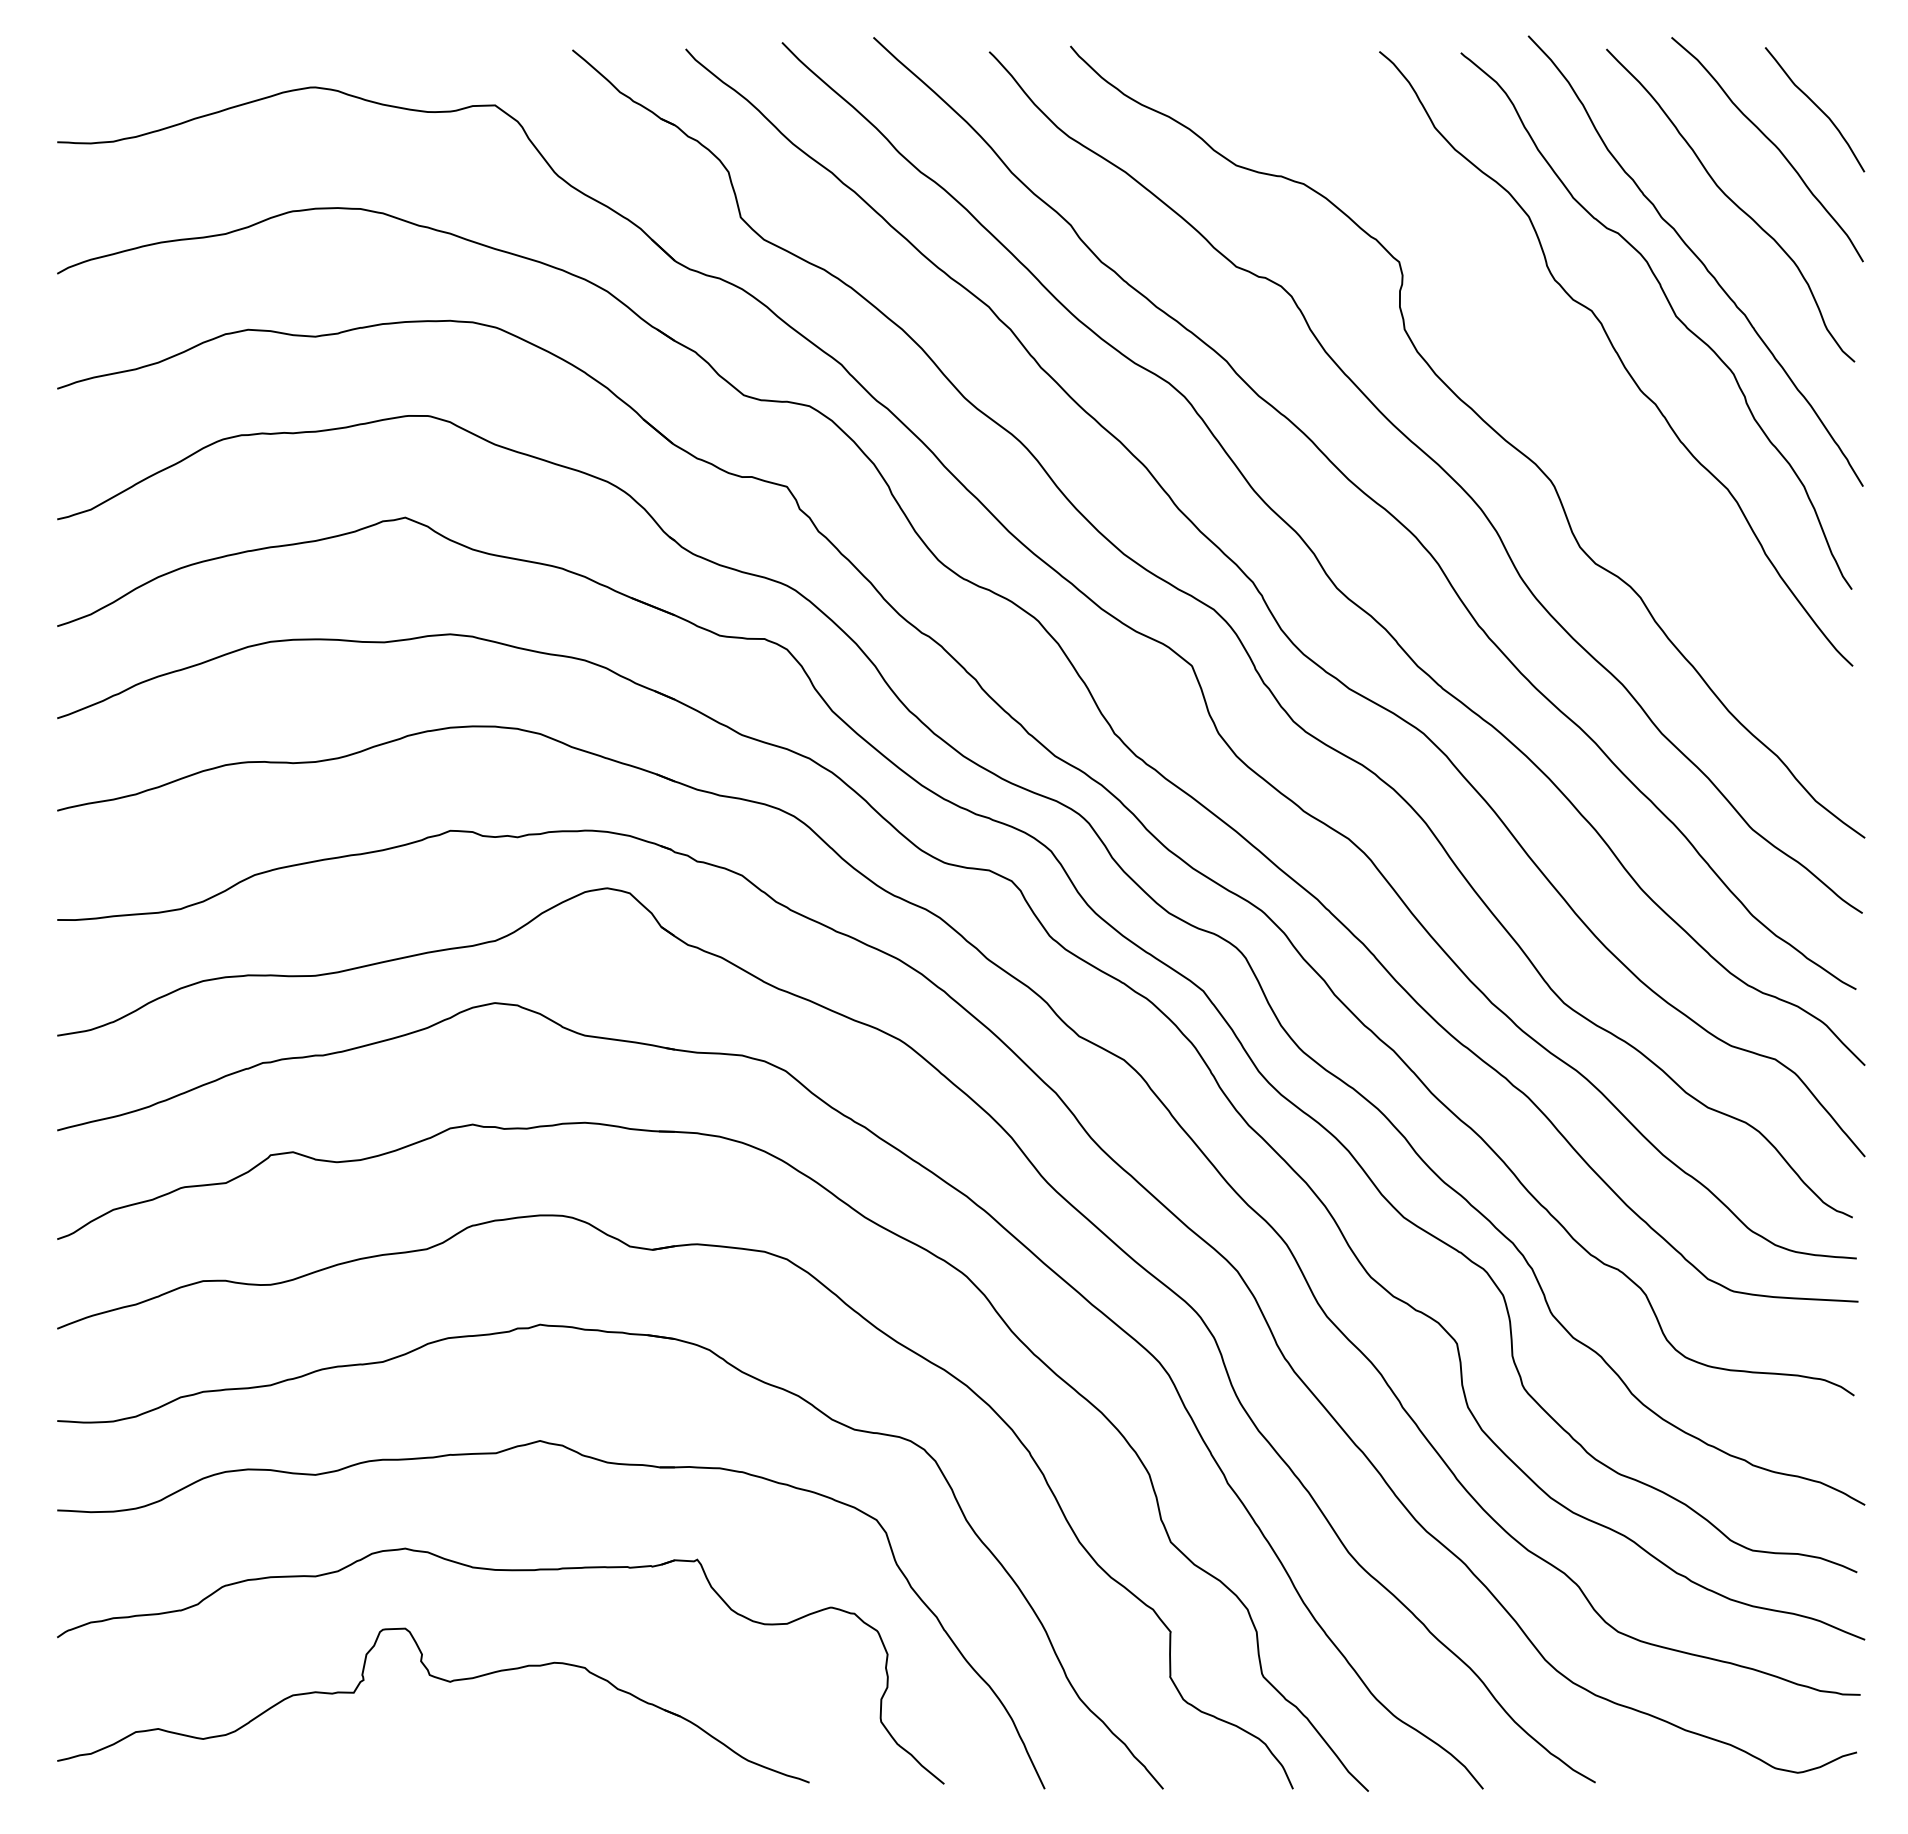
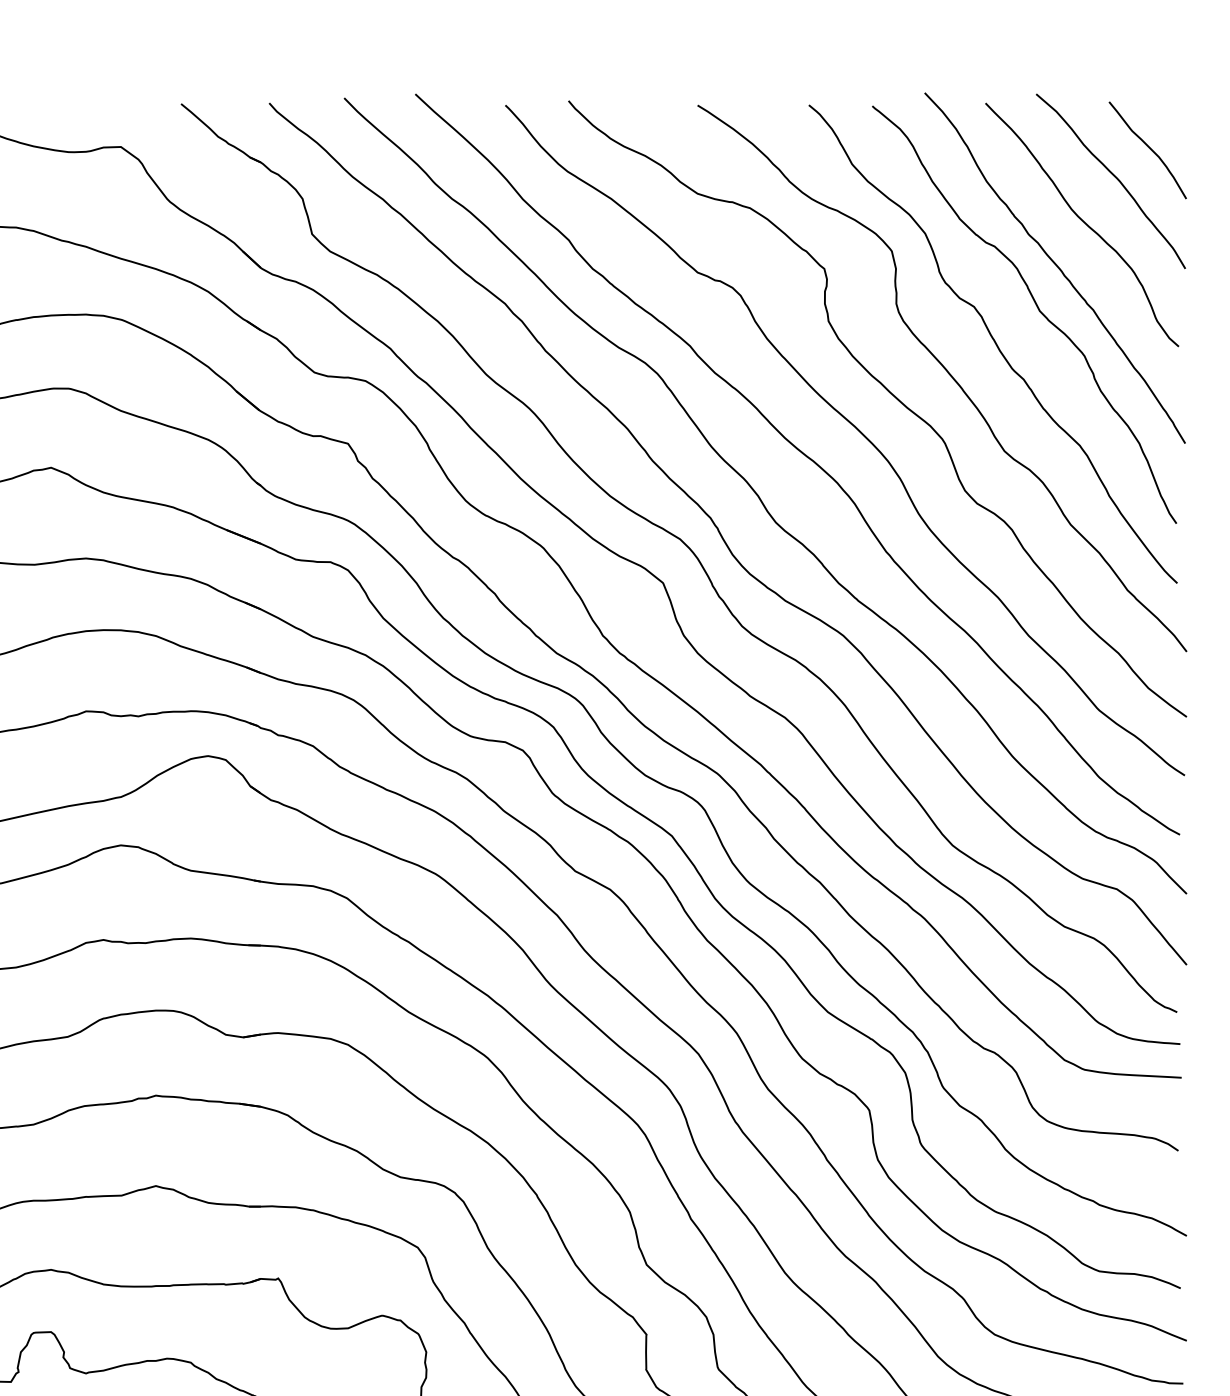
curve: (1557, 395) -> (947, 372), added

